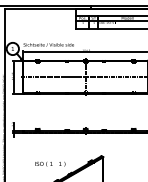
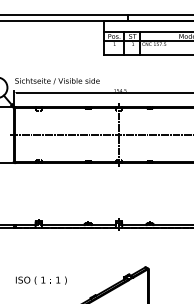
text: (50, 163) -> (41, 279), moved

